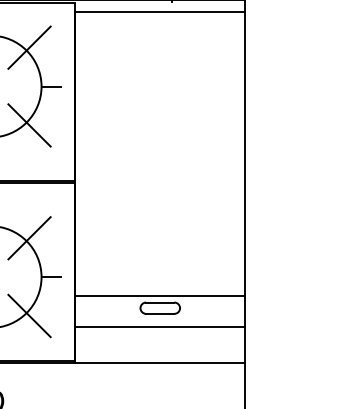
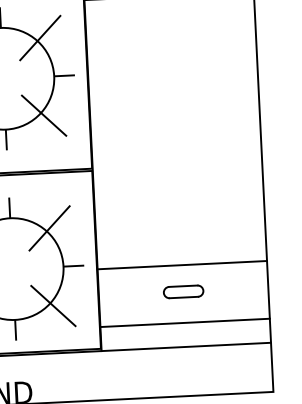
line: (160, 296) -> (182, 265), moved
line: (160, 327) -> (185, 323), moved

